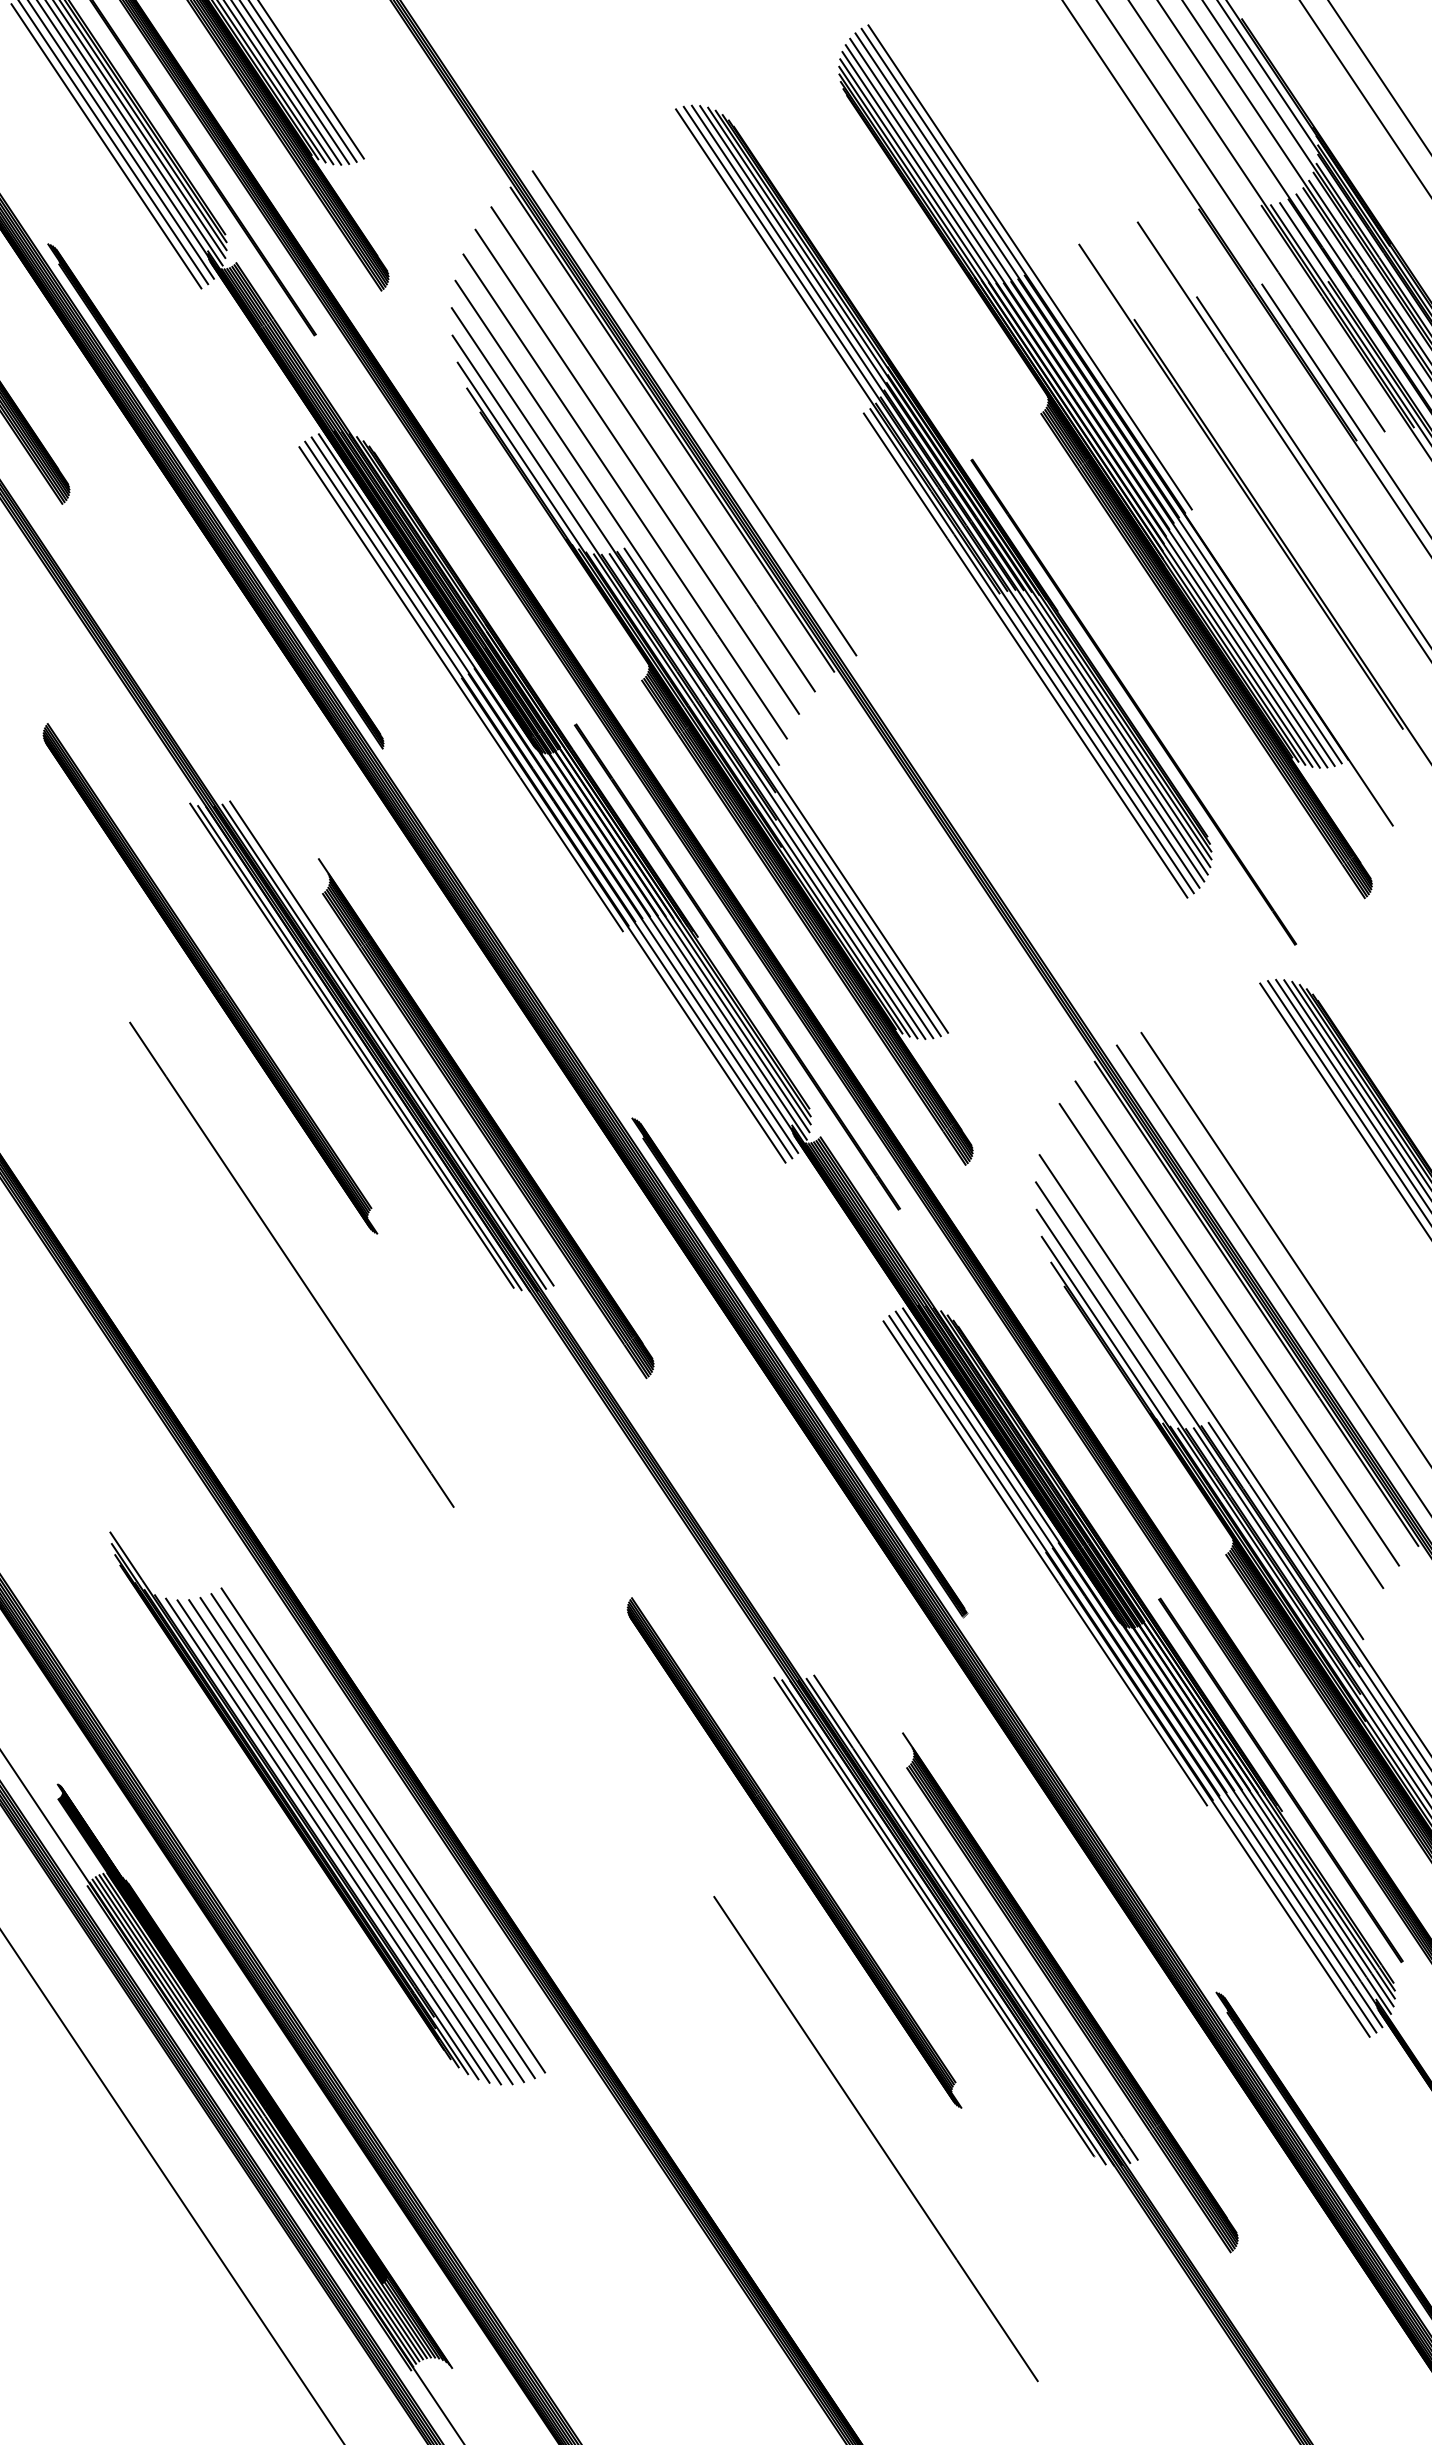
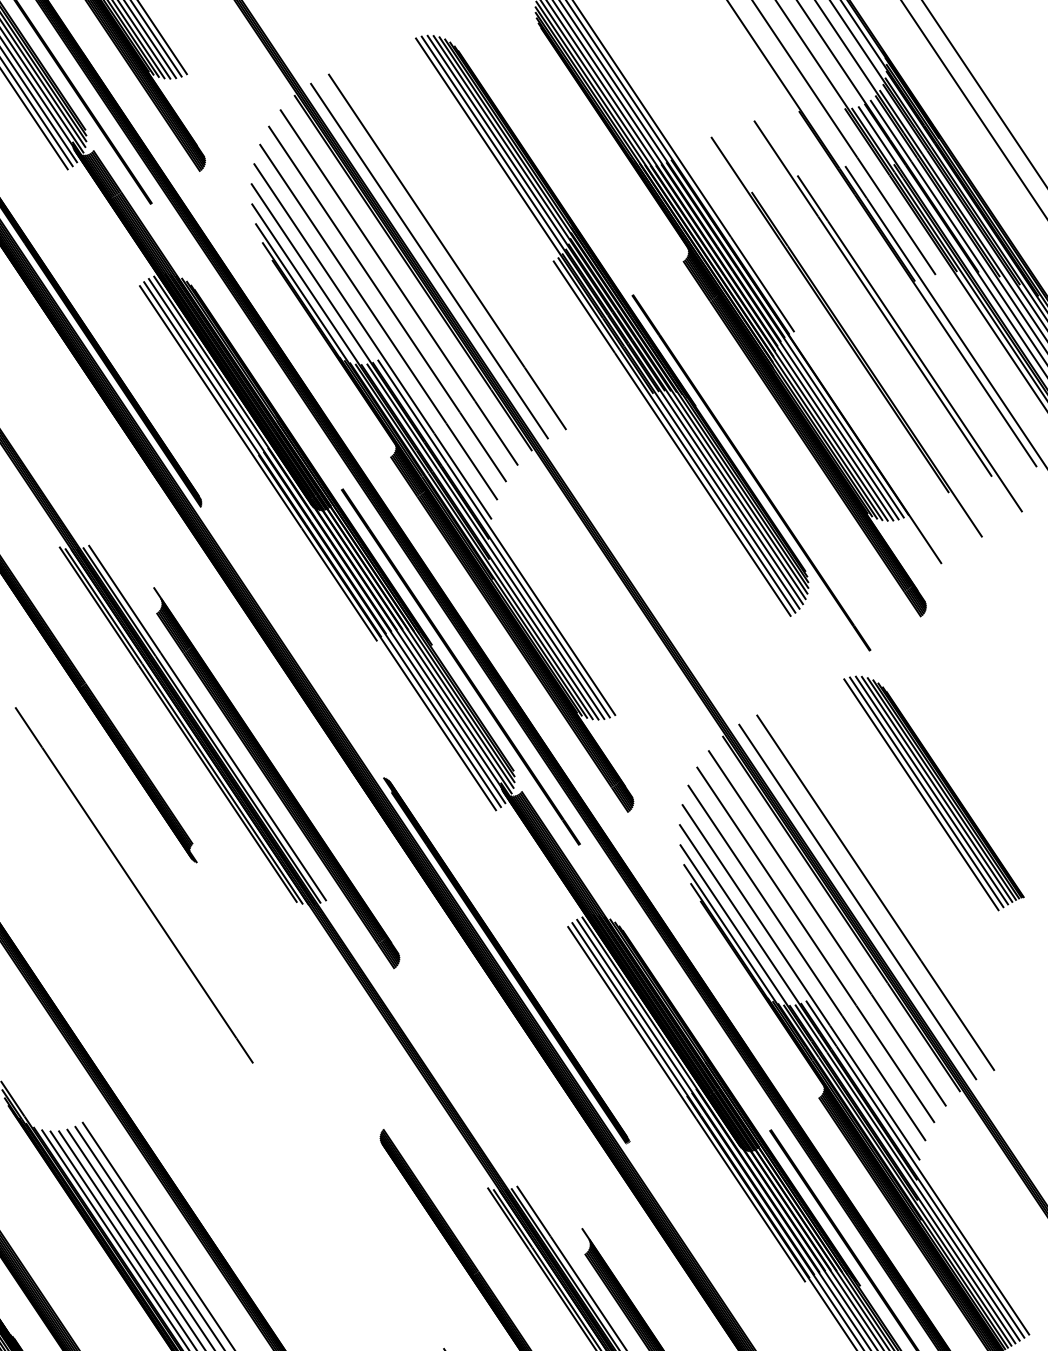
line: (718, 400) -> (447, 251), added
line: (1208, 1370) -> (806, 962), added

